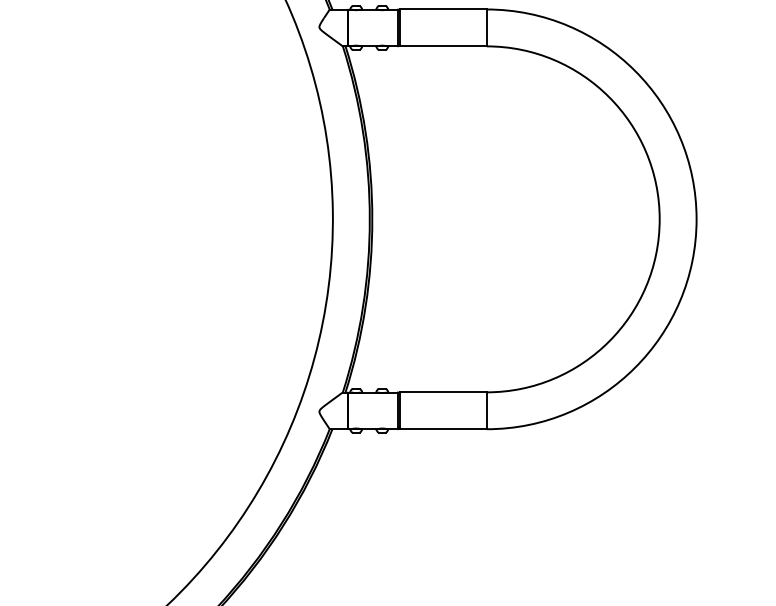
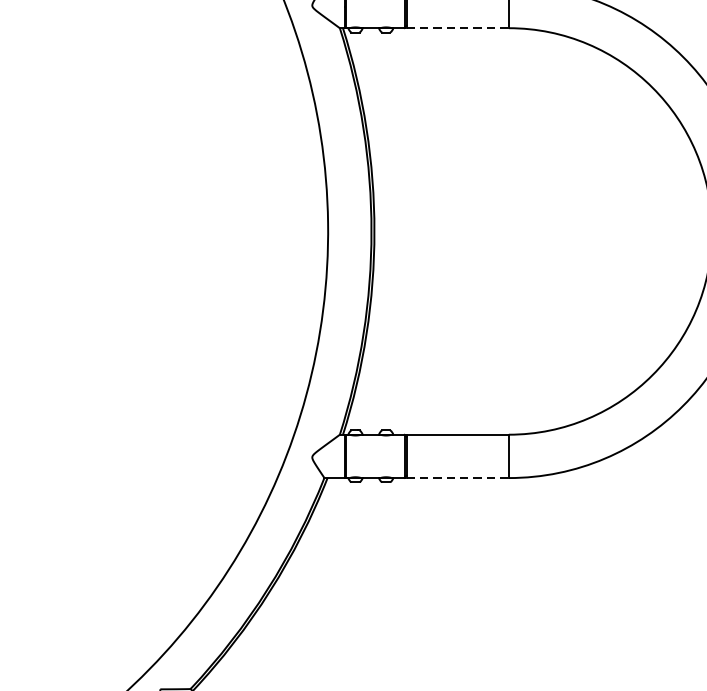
line: (443, 46) -> (458, 28), solid -> dashed
line: (443, 429) -> (458, 478), solid -> dashed

